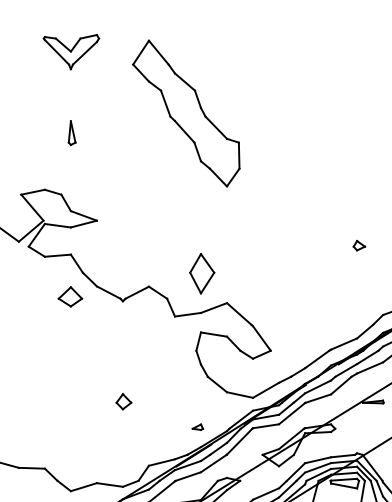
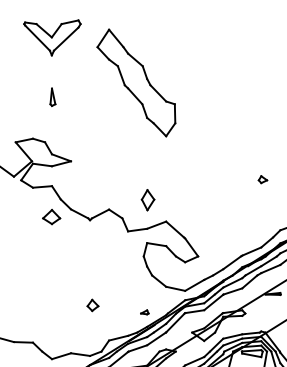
part: (71, 52) -> (52, 38), size x1.4
part: (202, 273) -> (148, 199), size x0.7
part: (123, 401) -> (92, 305), moved

